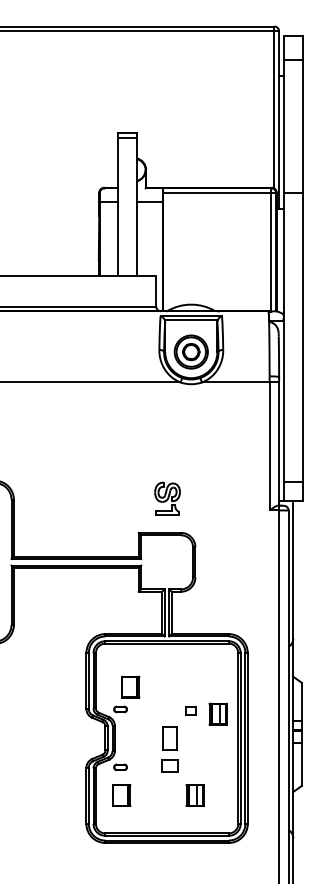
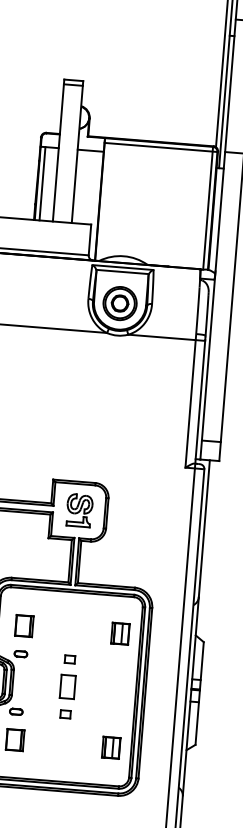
line: (104, 238) -> (42, 183), added
part: (167, 498) -> (79, 510), moved
part: (130, 686) -> (24, 625), moved
part: (190, 710) -> (69, 659), moved
part: (217, 713) -> (119, 633), moved
part: (169, 765) -> (65, 713), size x0.62
part: (194, 795) -> (110, 747), moved

